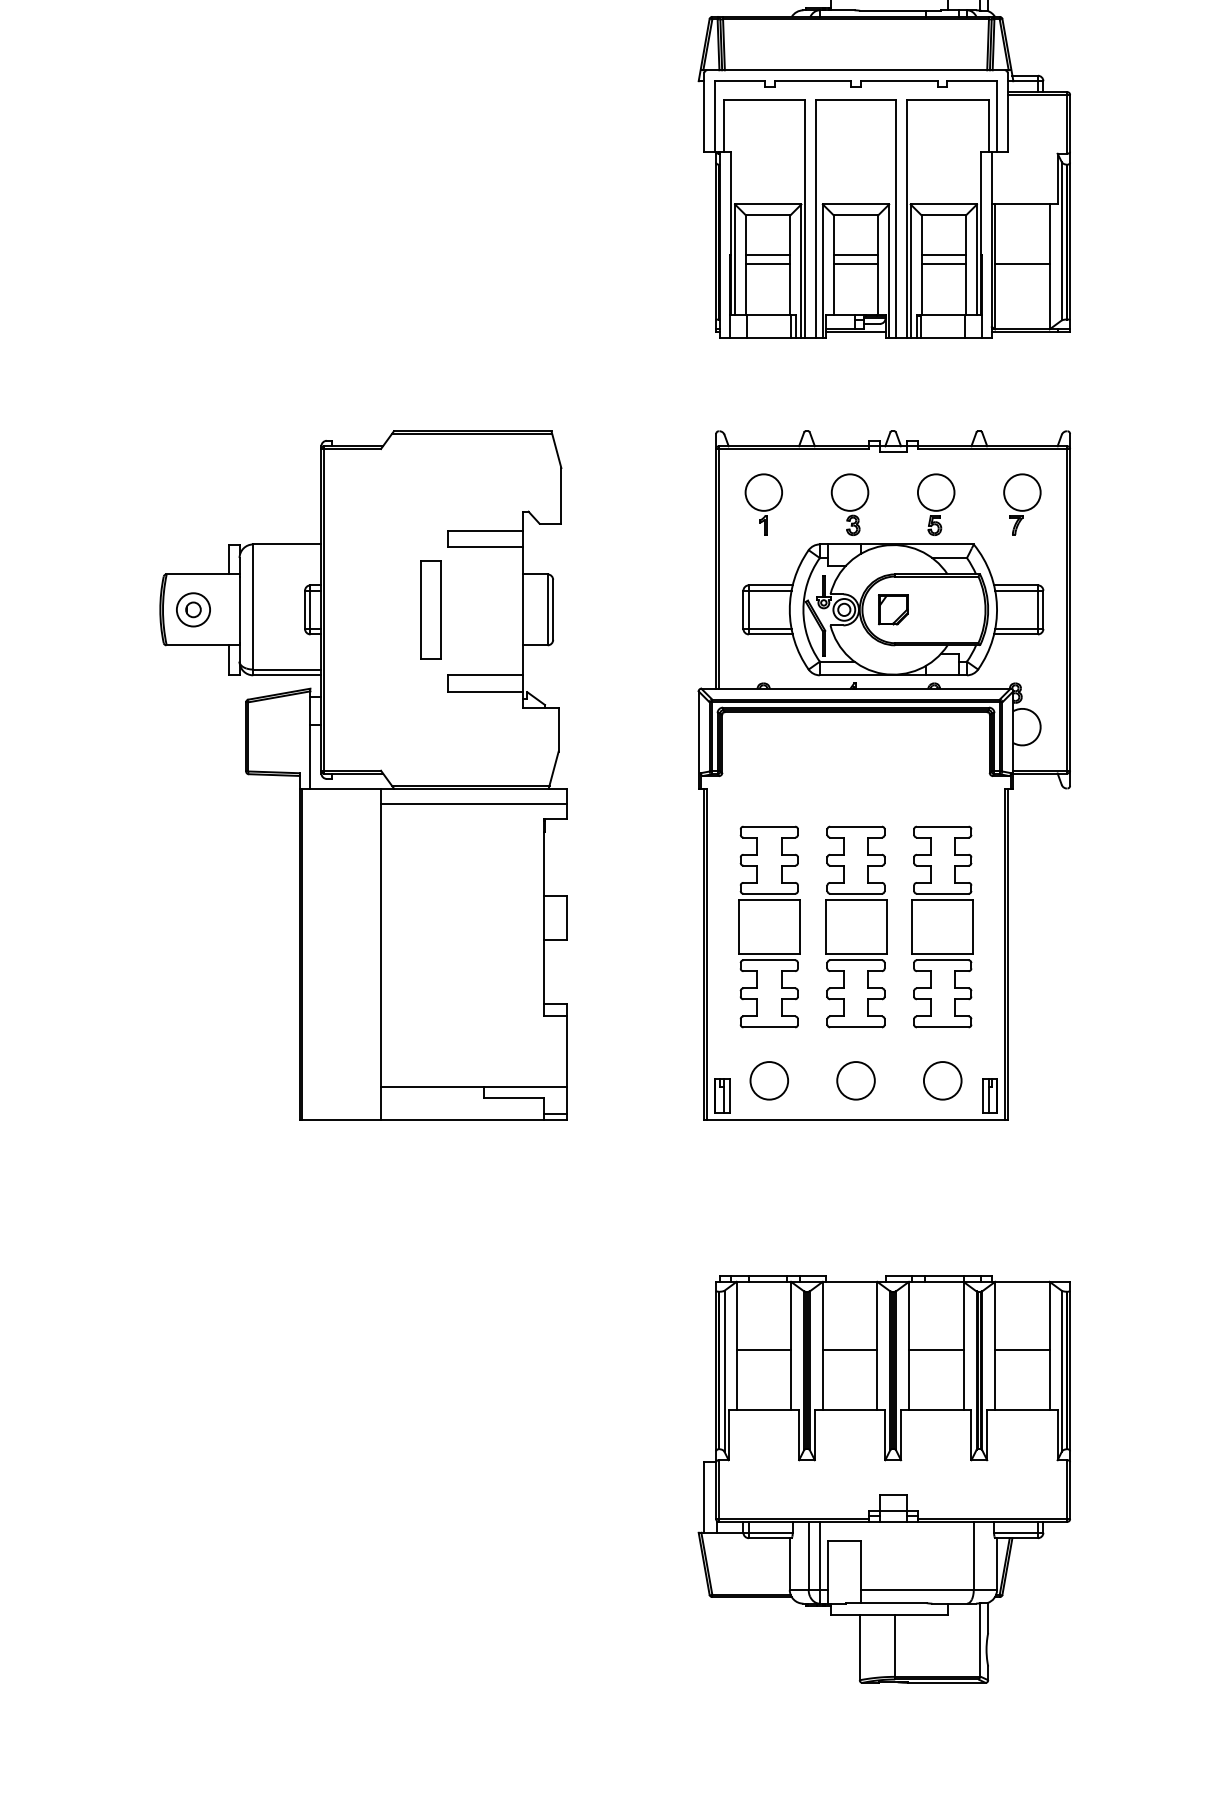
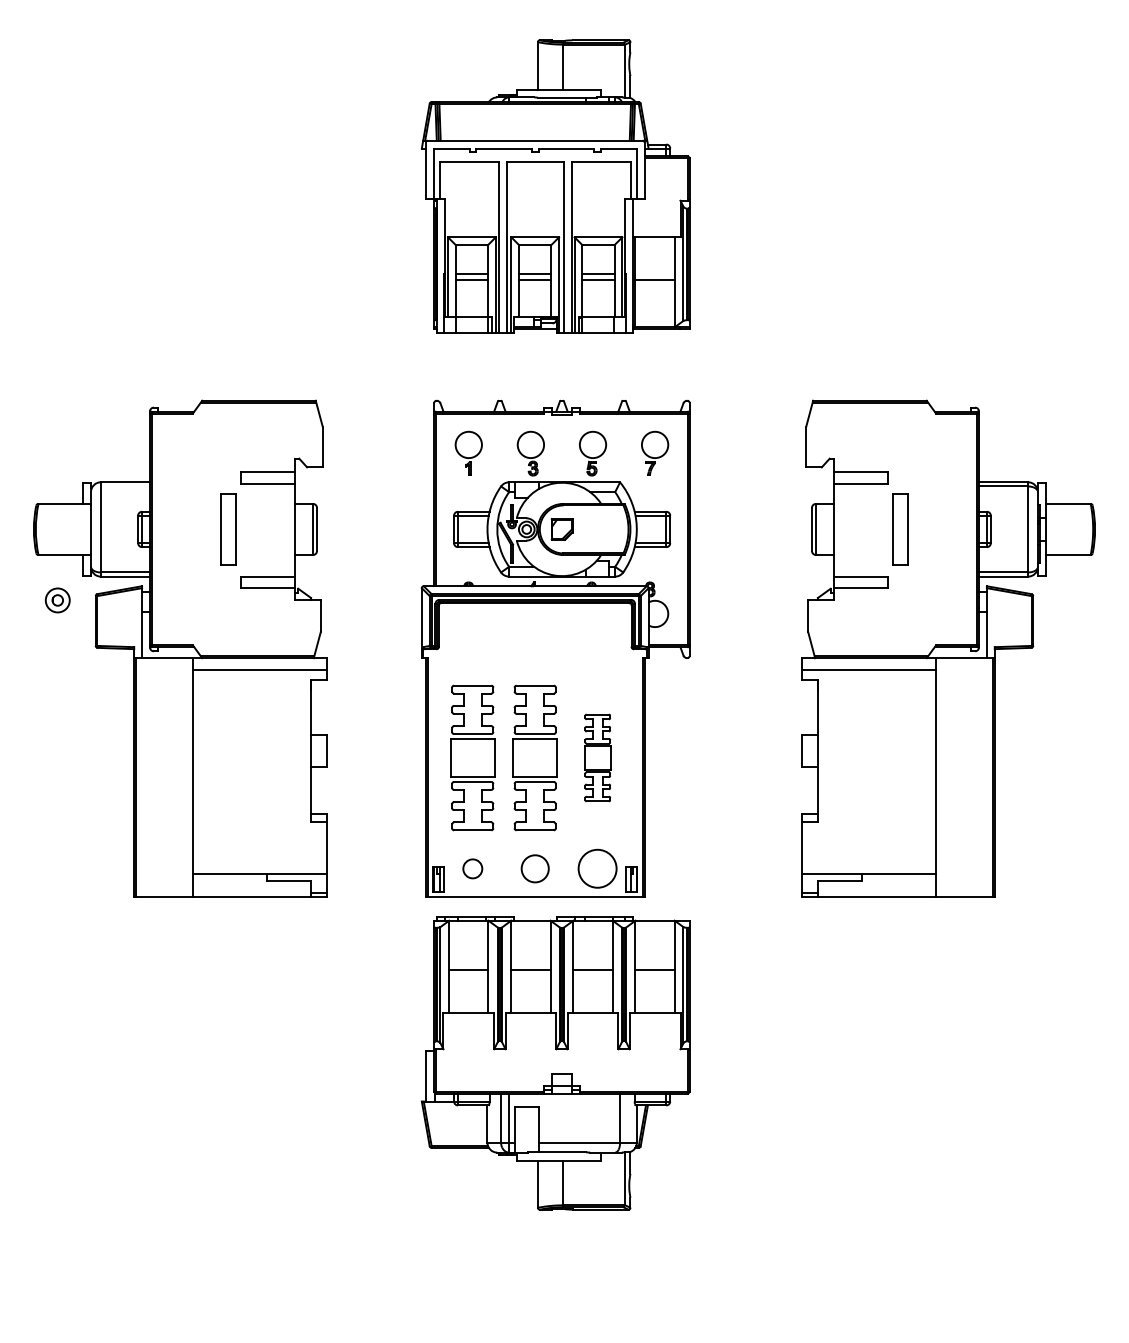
part: (193, 609) -> (57, 600), moved
part: (942, 926) -> (597, 757), size x0.6
circle: (768, 1080) -> (472, 868), size x0.7
circle: (942, 1080) -> (597, 868), size x1.4
part: (884, 1480) -> (555, 1063), moved

